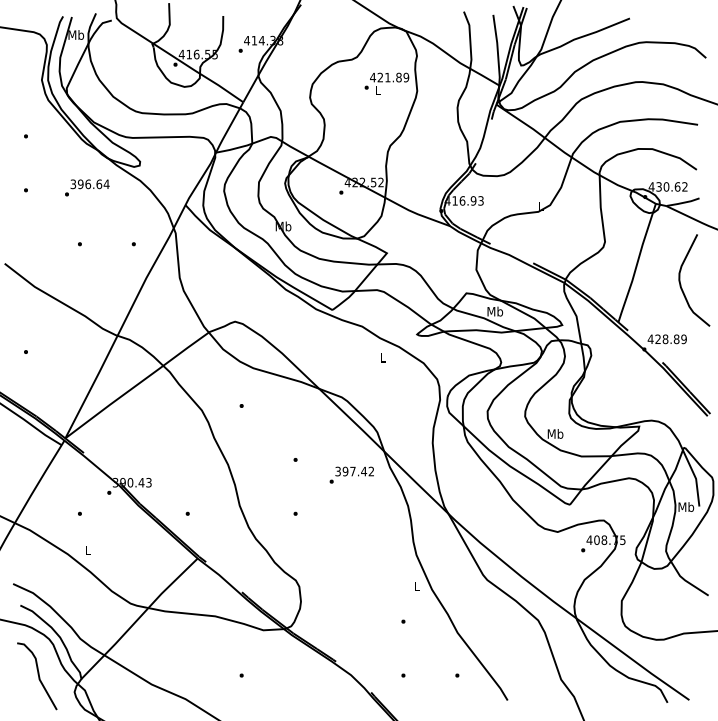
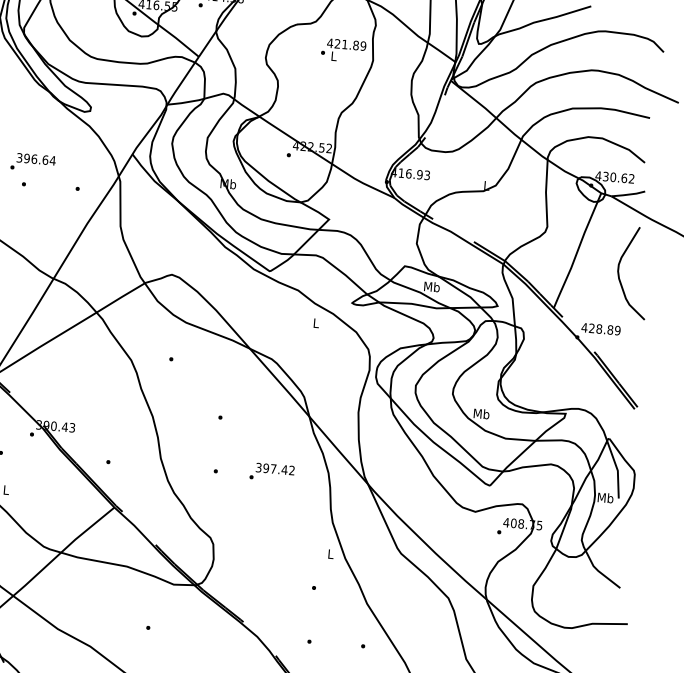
text: (87, 187) -> (33, 162), moved
text: (351, 474) -> (271, 471), moved

